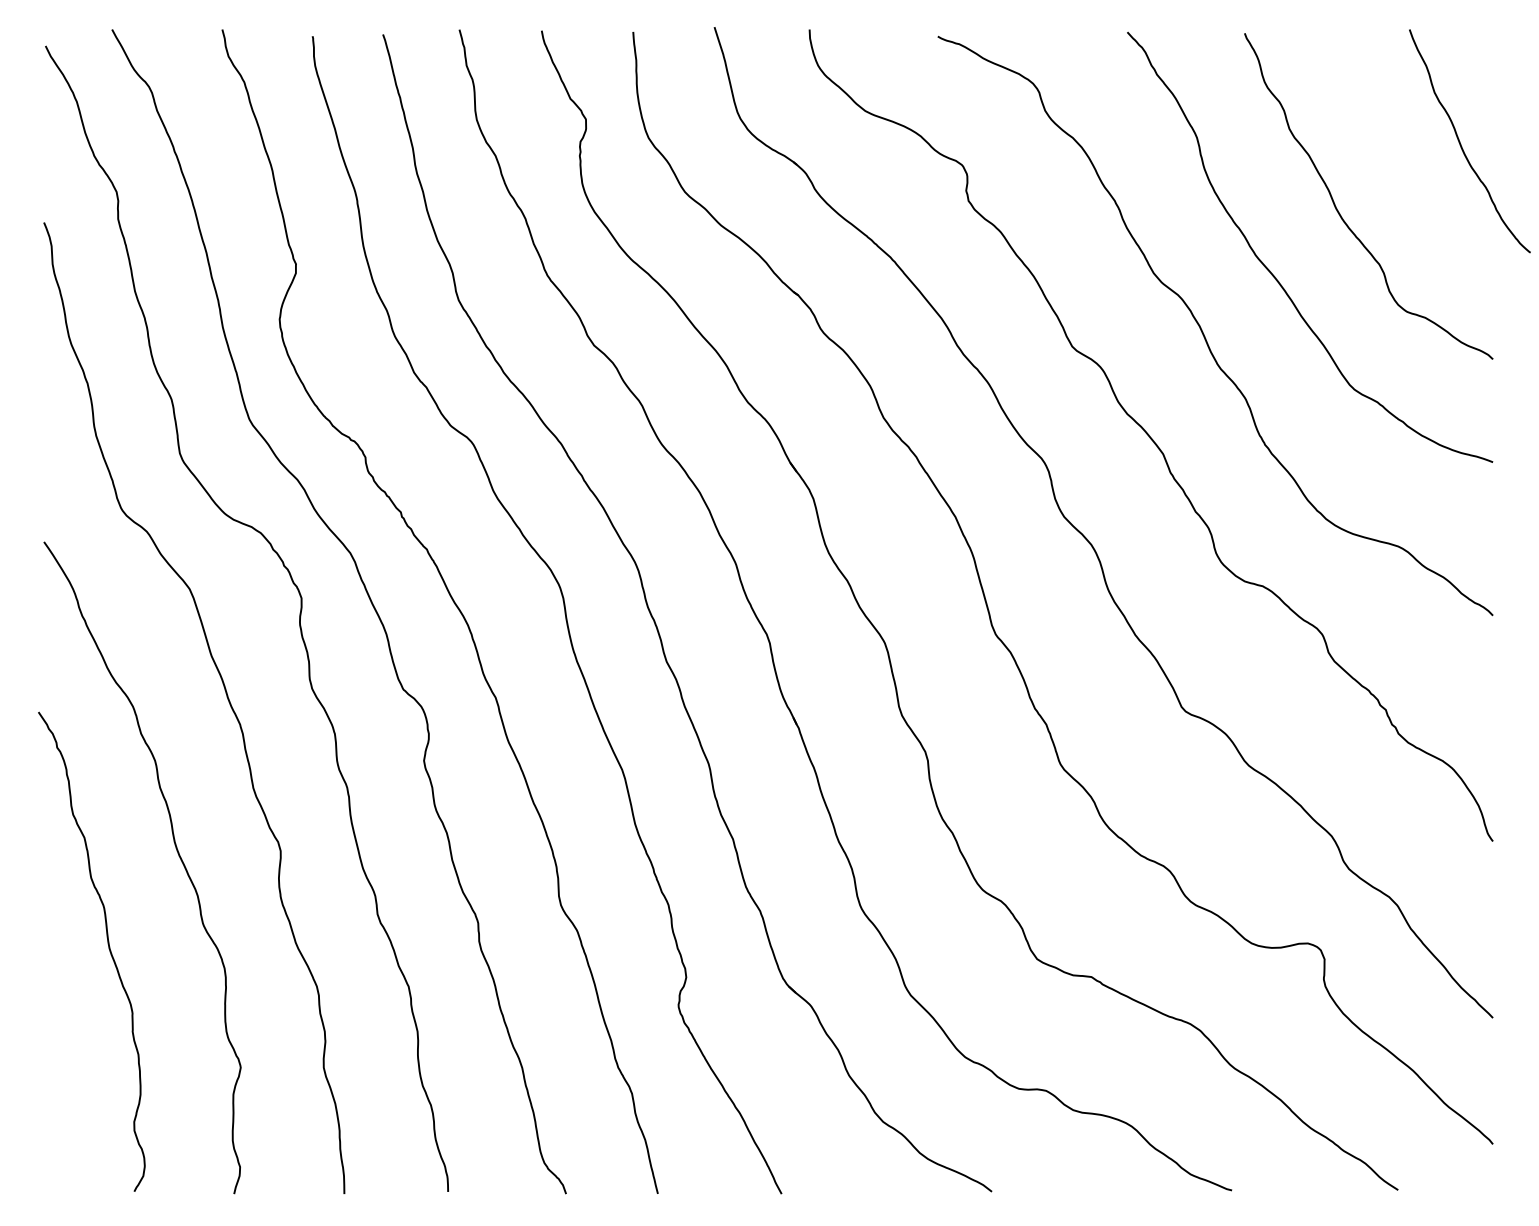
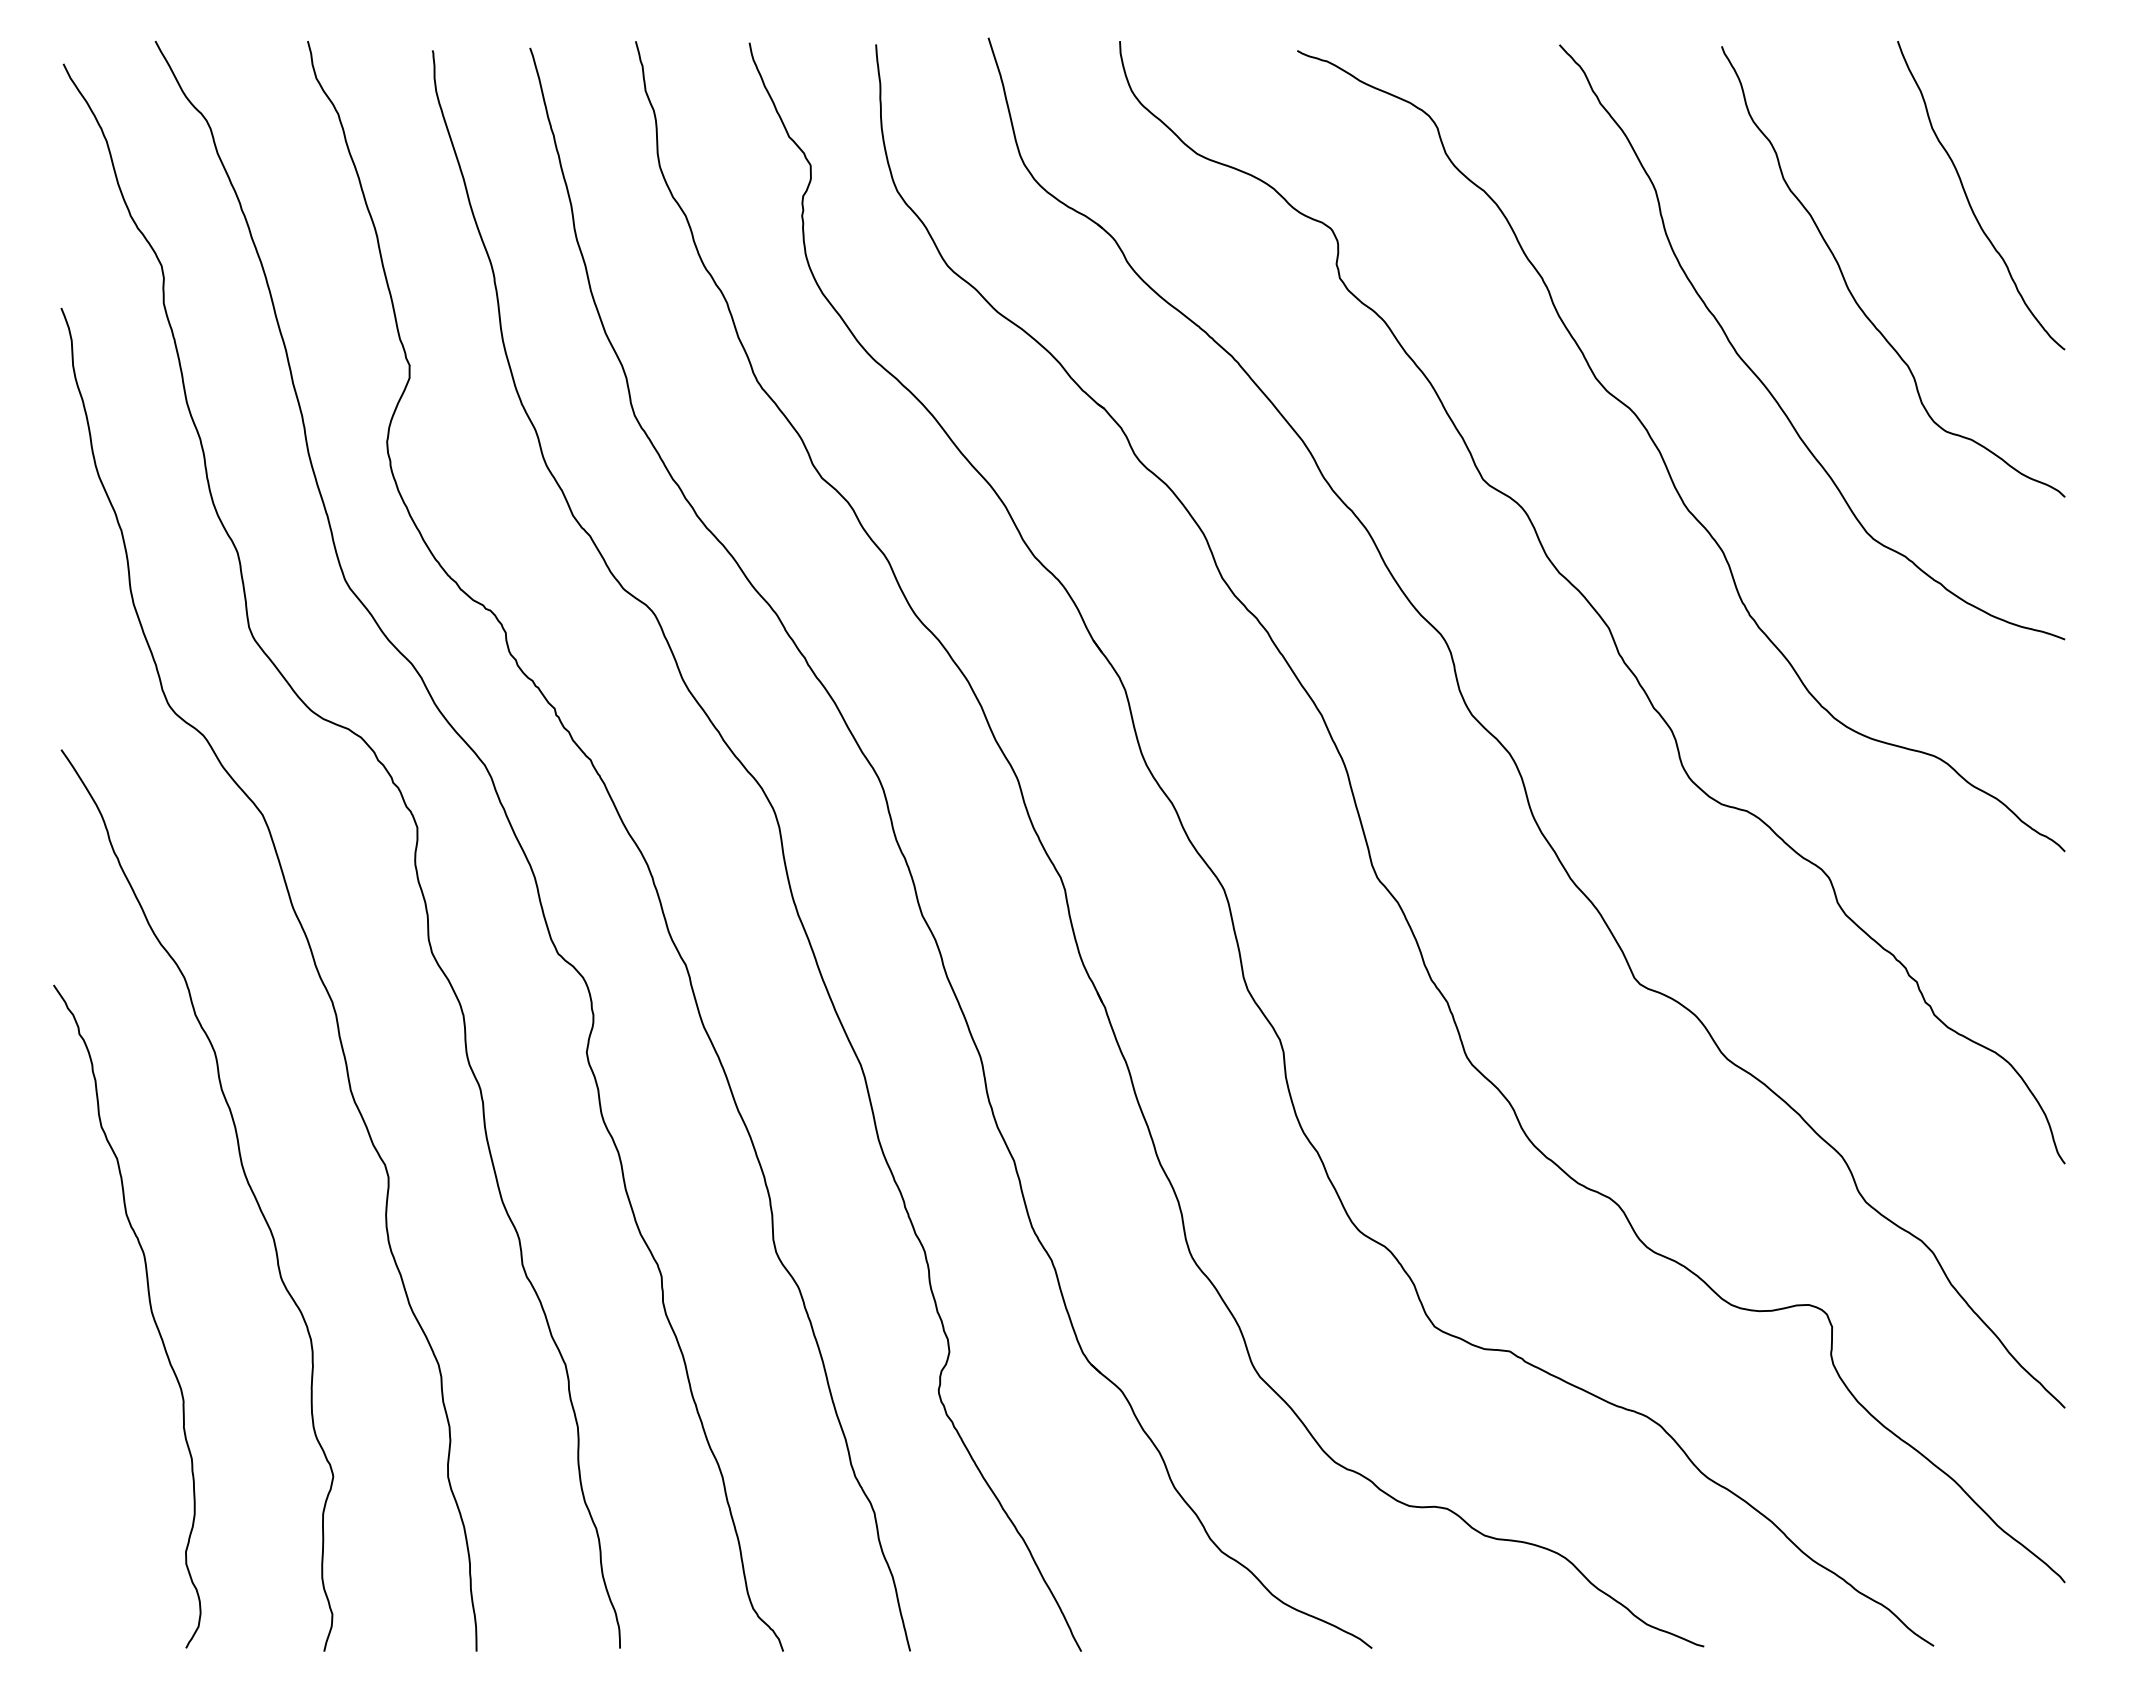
curve: (1461, 144) -> (1969, 200), moved

